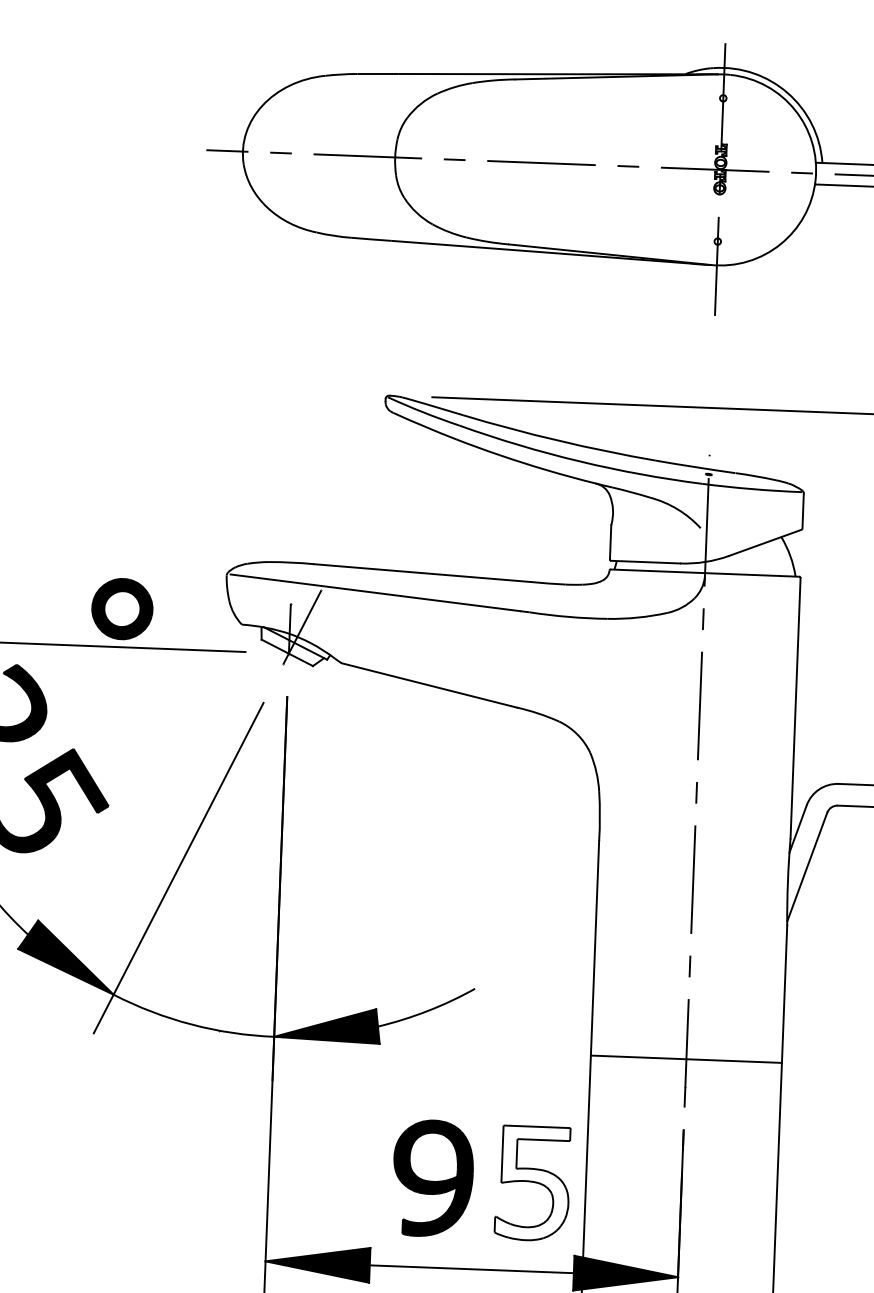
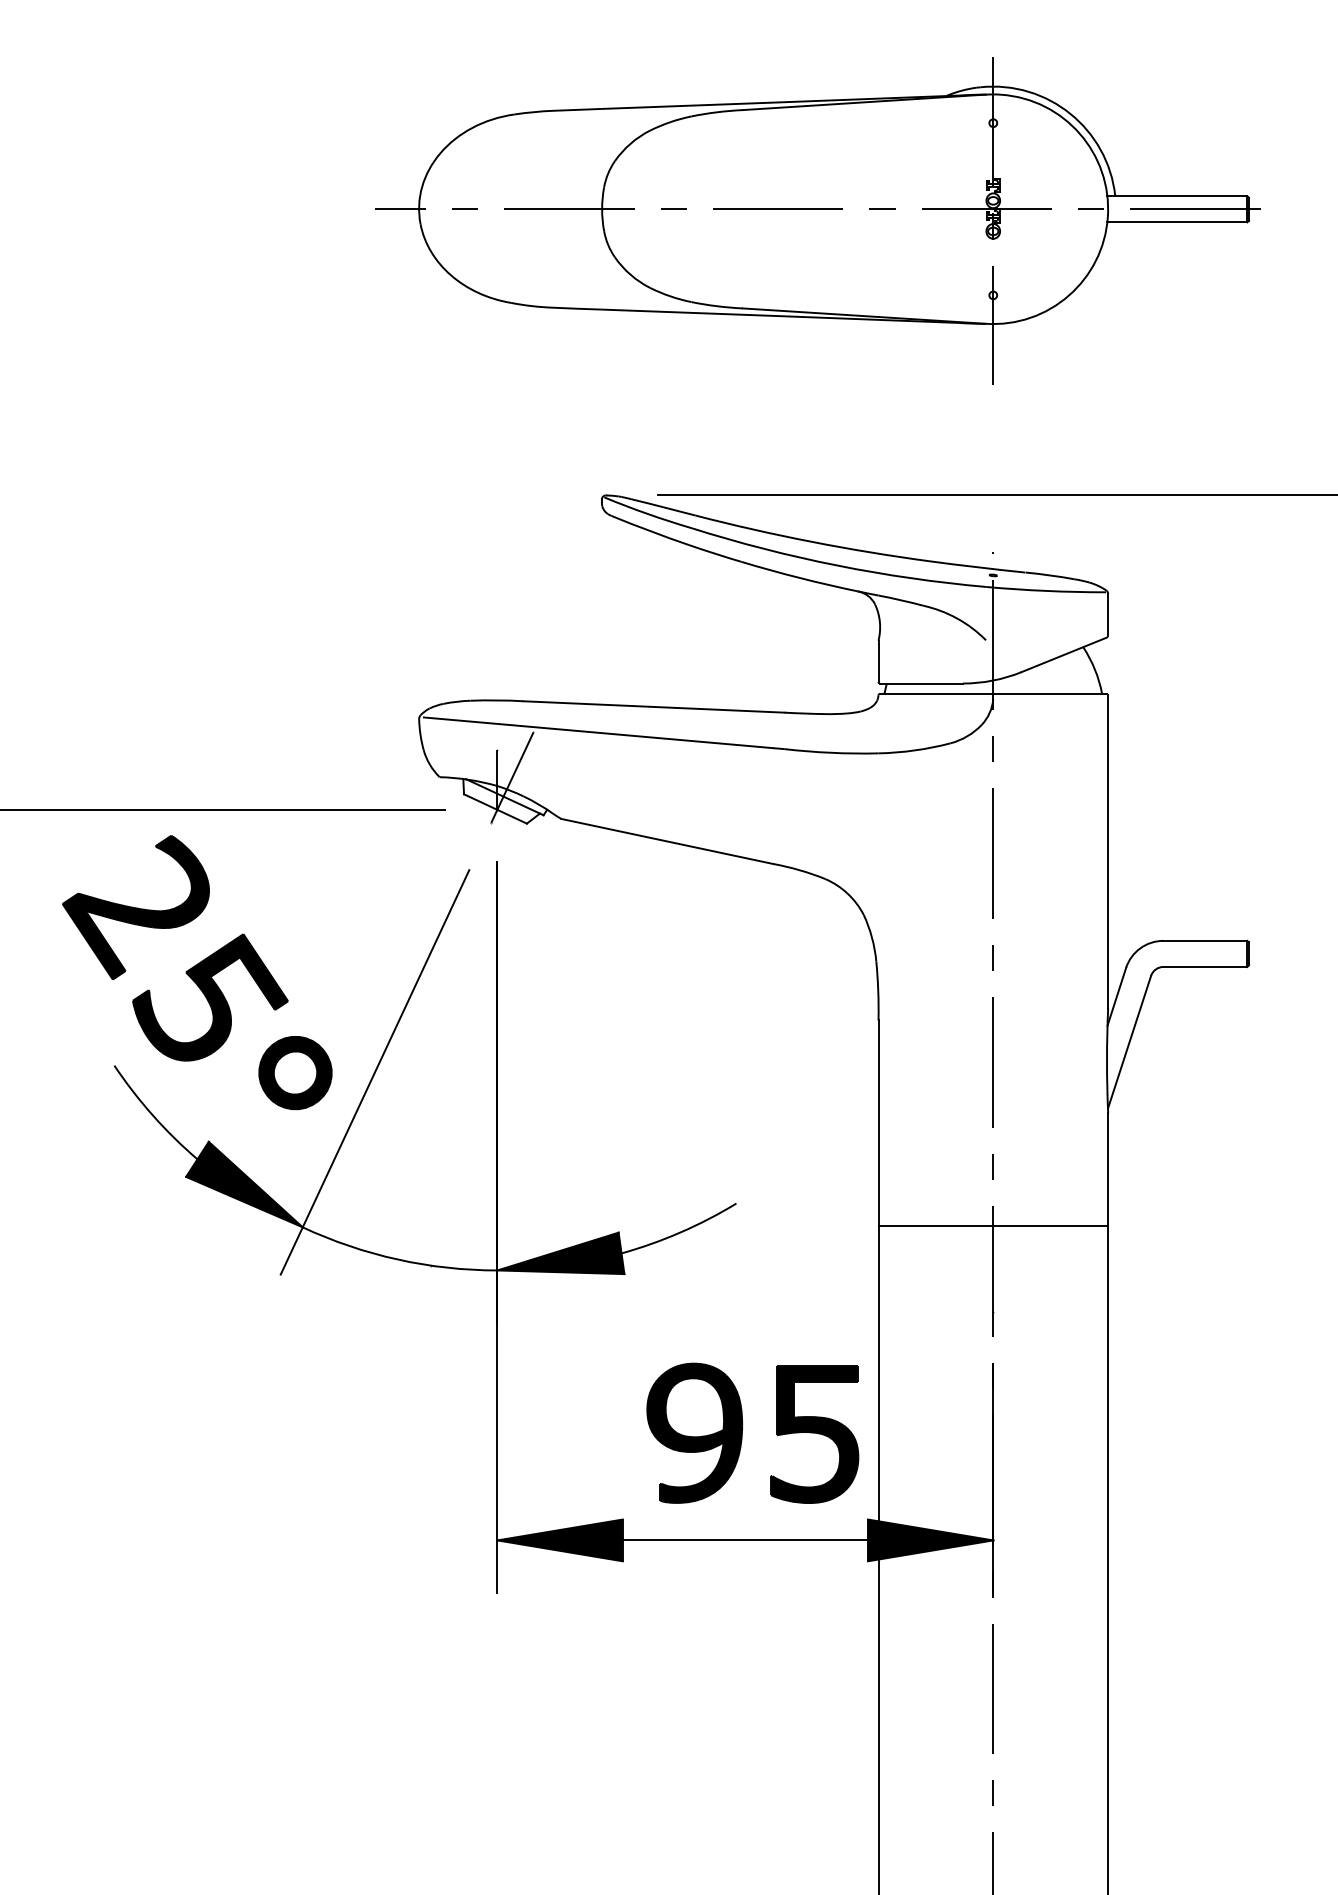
part: (122, 609) -> (295, 1073), moved
line: (686, 1059) -> (993, 1226), moved
fill: (532, 1183) -> (814, 1434), added

